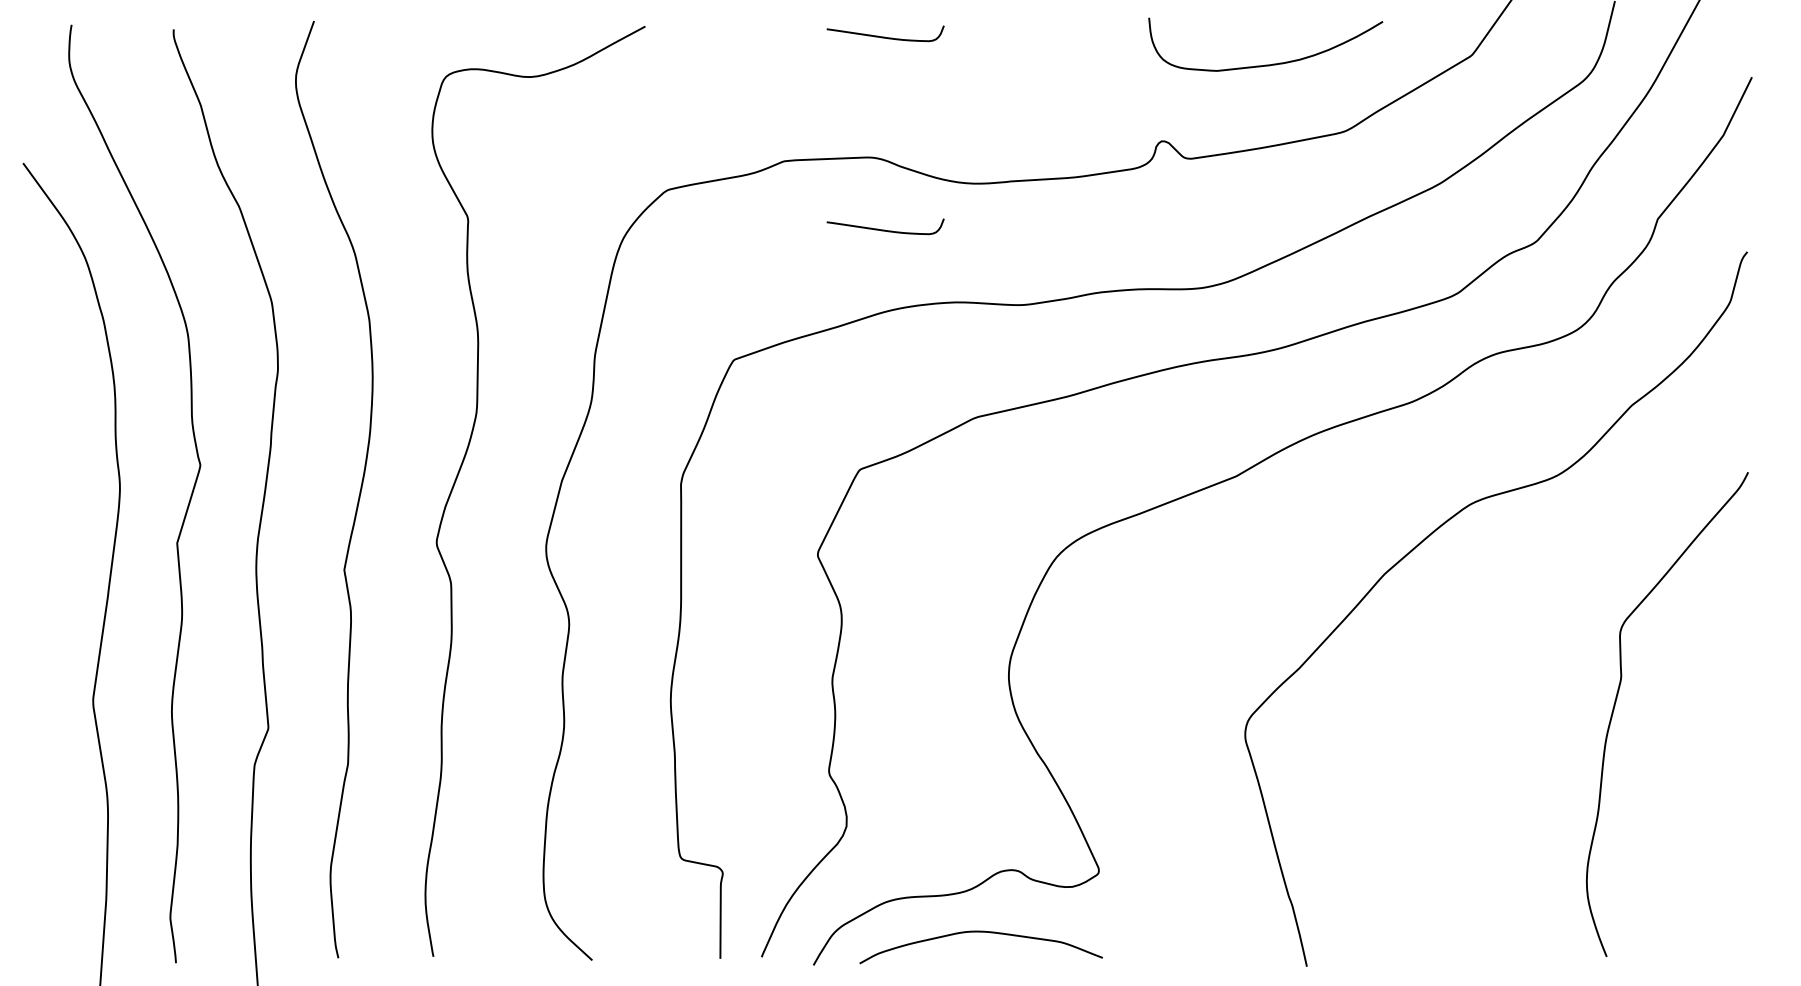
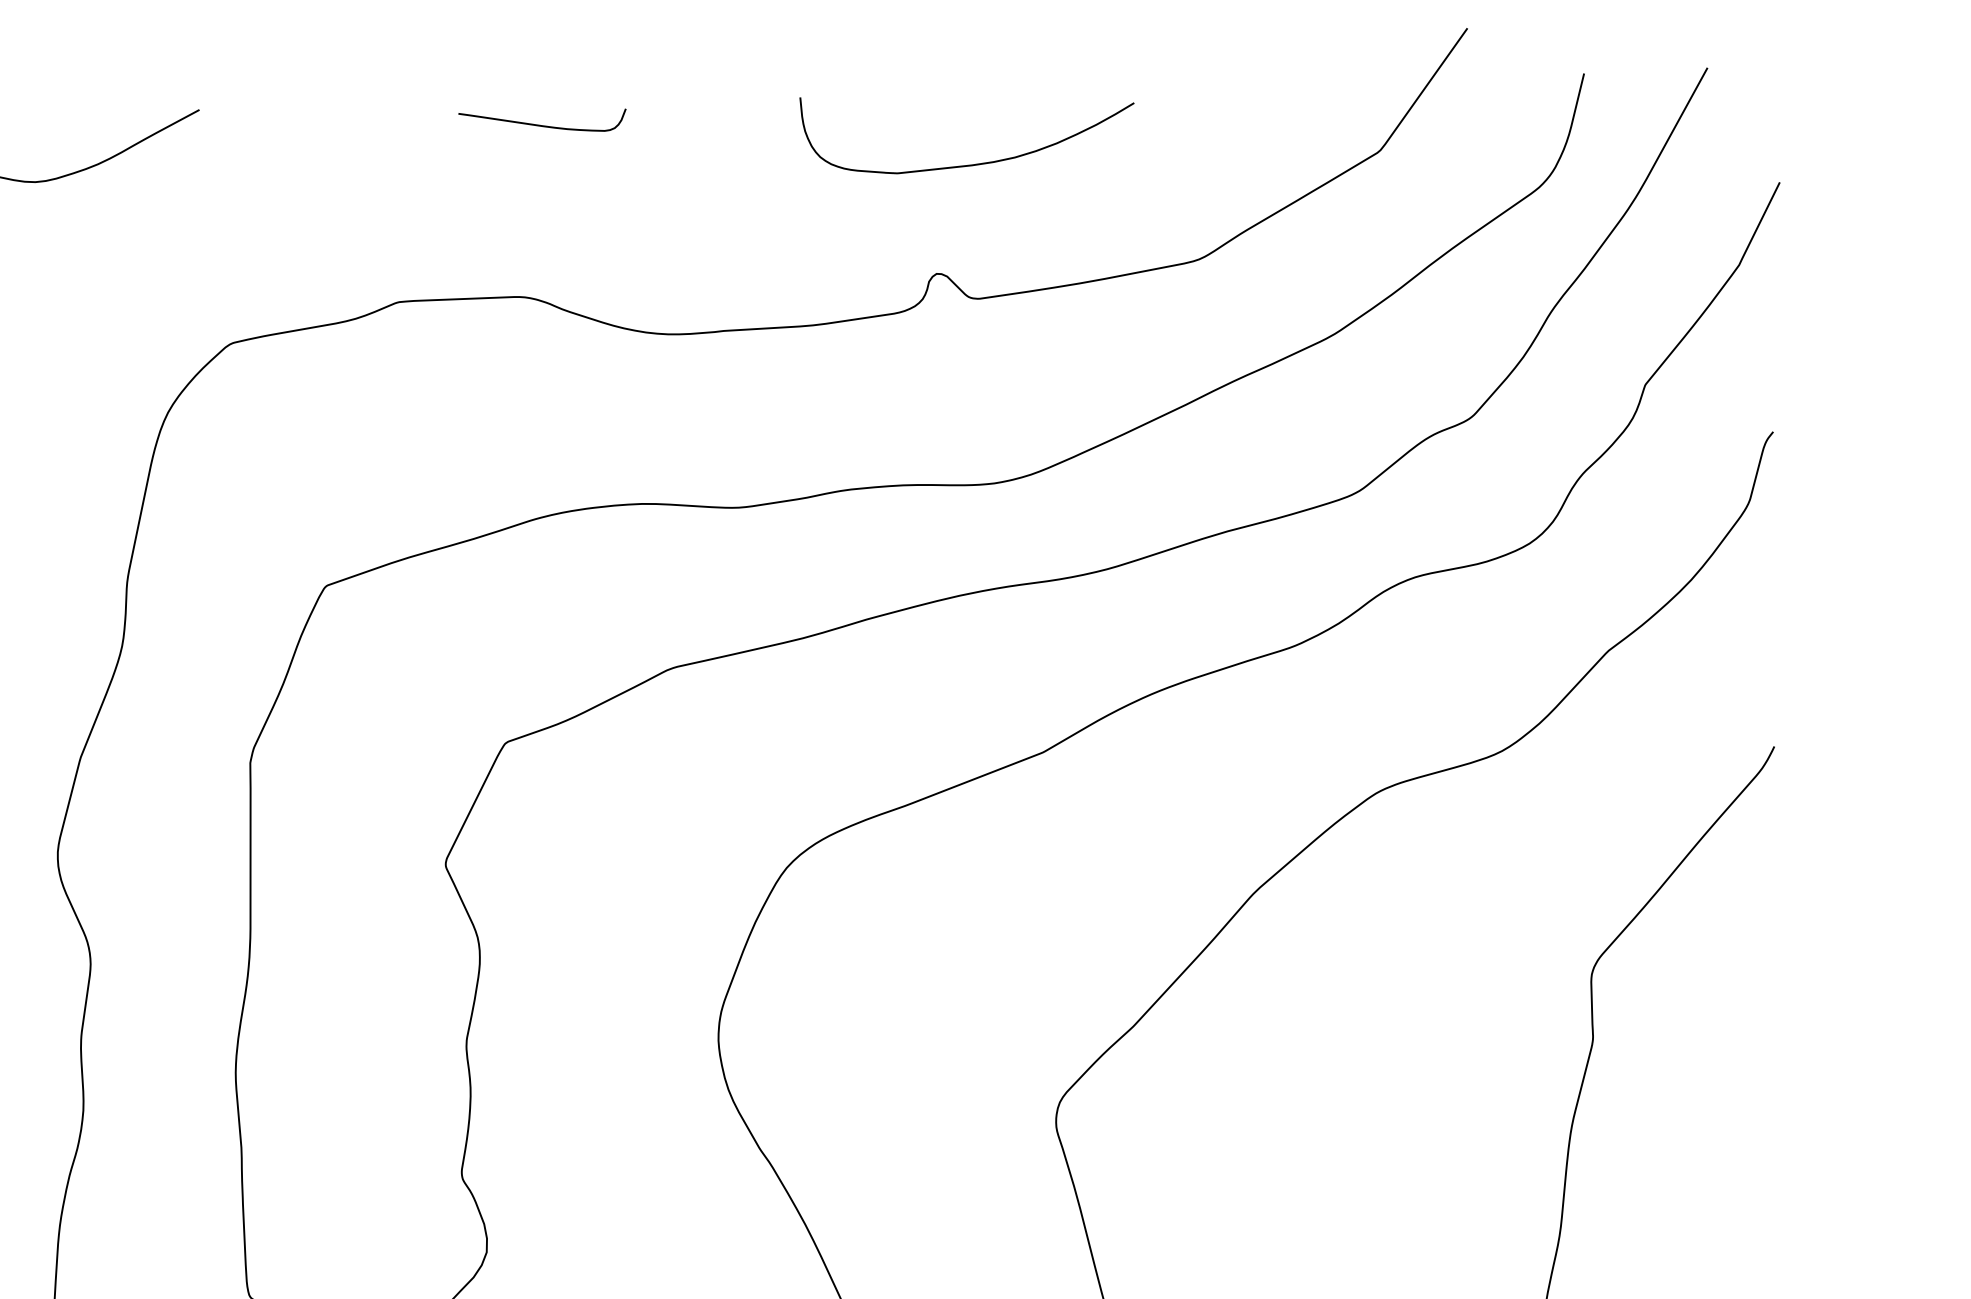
curve: (1265, 64) -> (966, 164), moved
curve: (885, 229) -> (542, 399), removed

